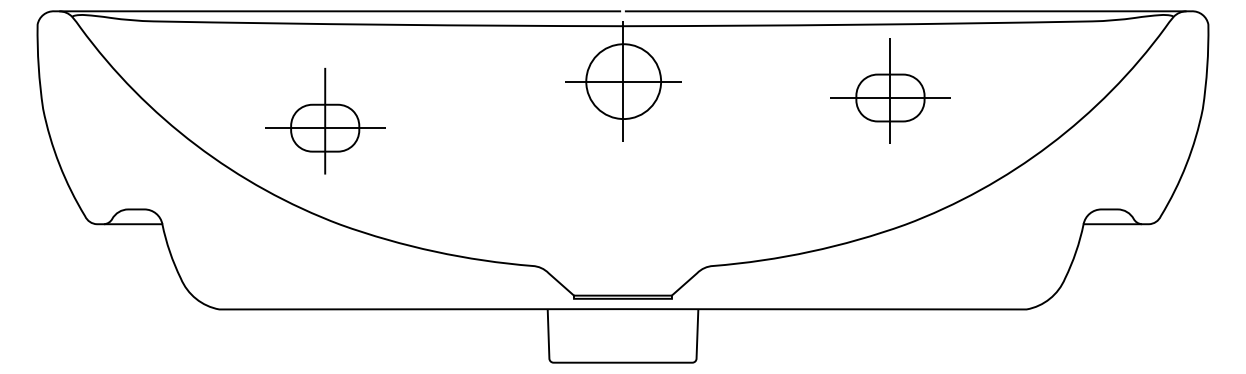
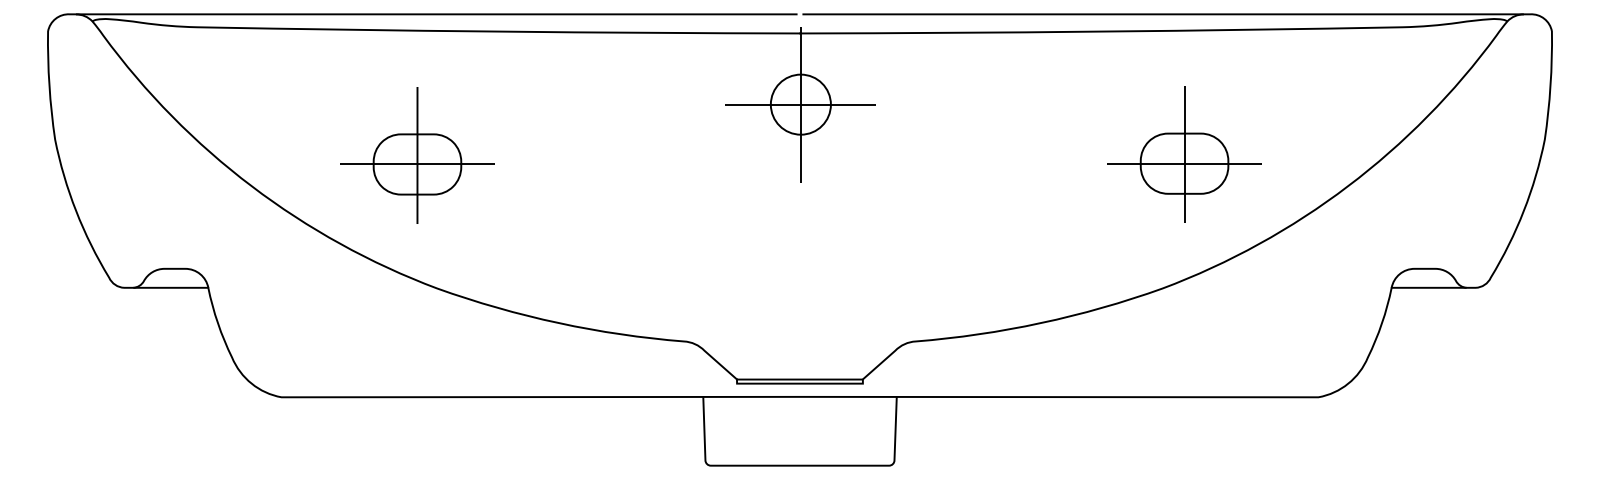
circle: (623, 81) -> (800, 104), size x0.62
part: (890, 90) -> (1184, 154), moved

